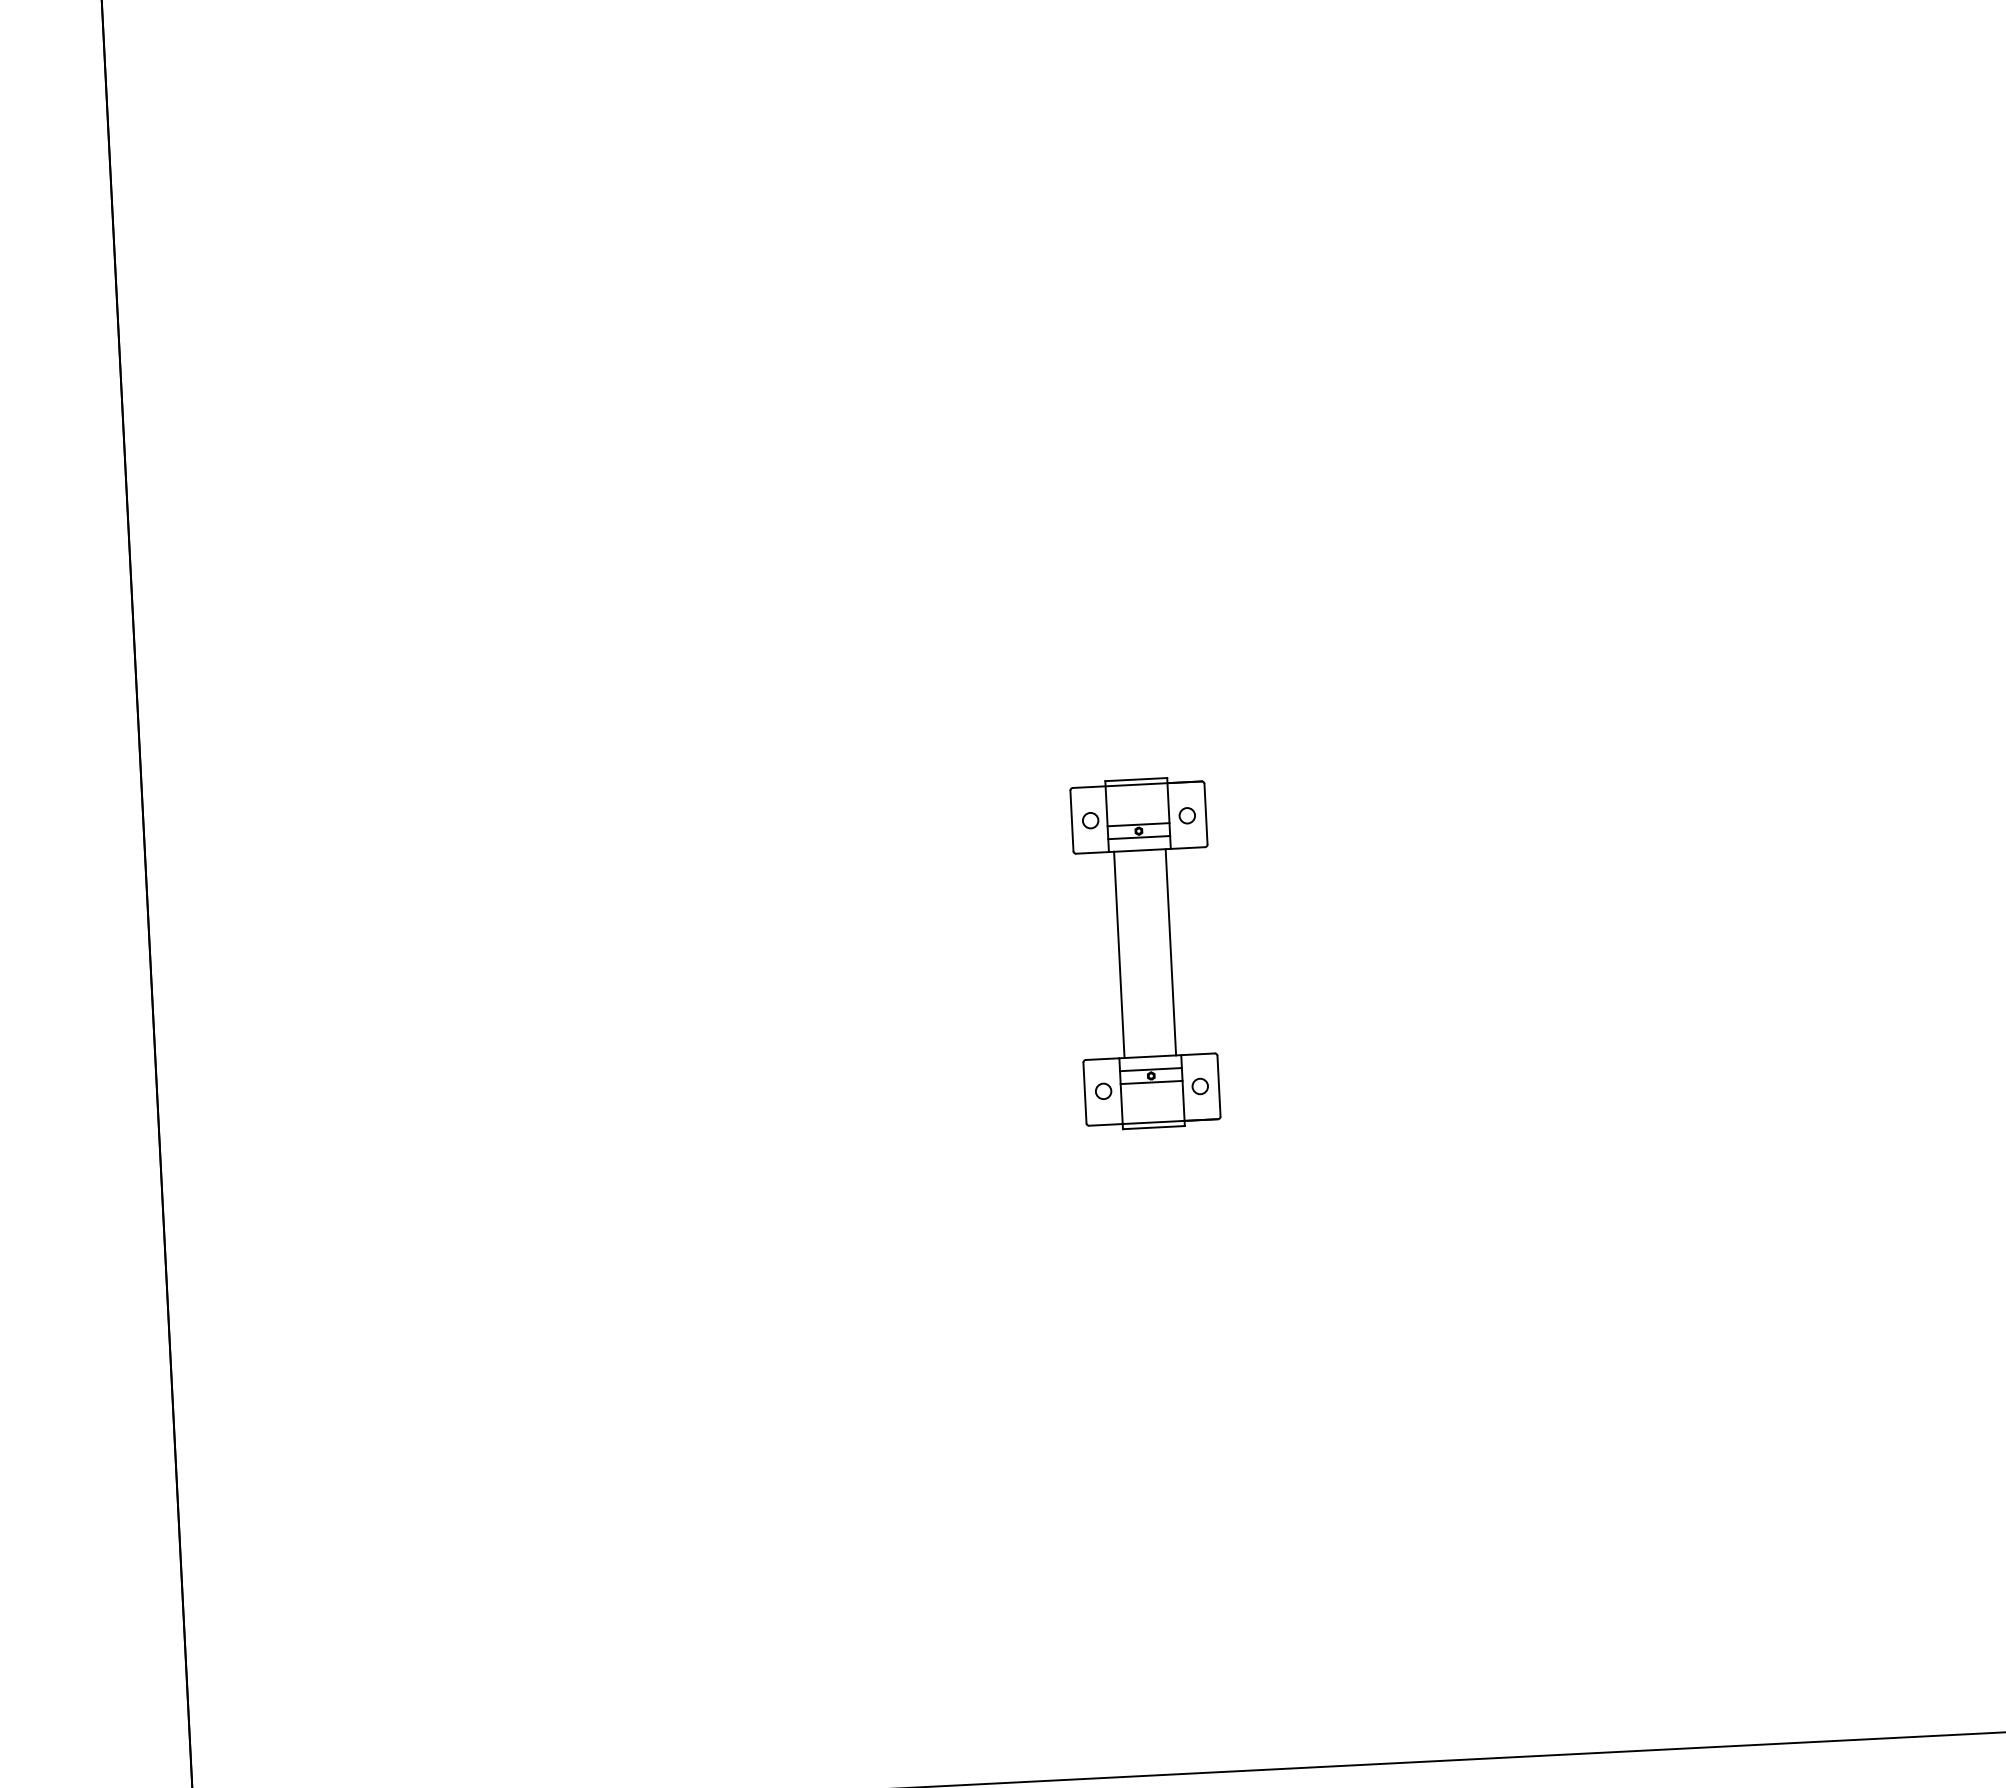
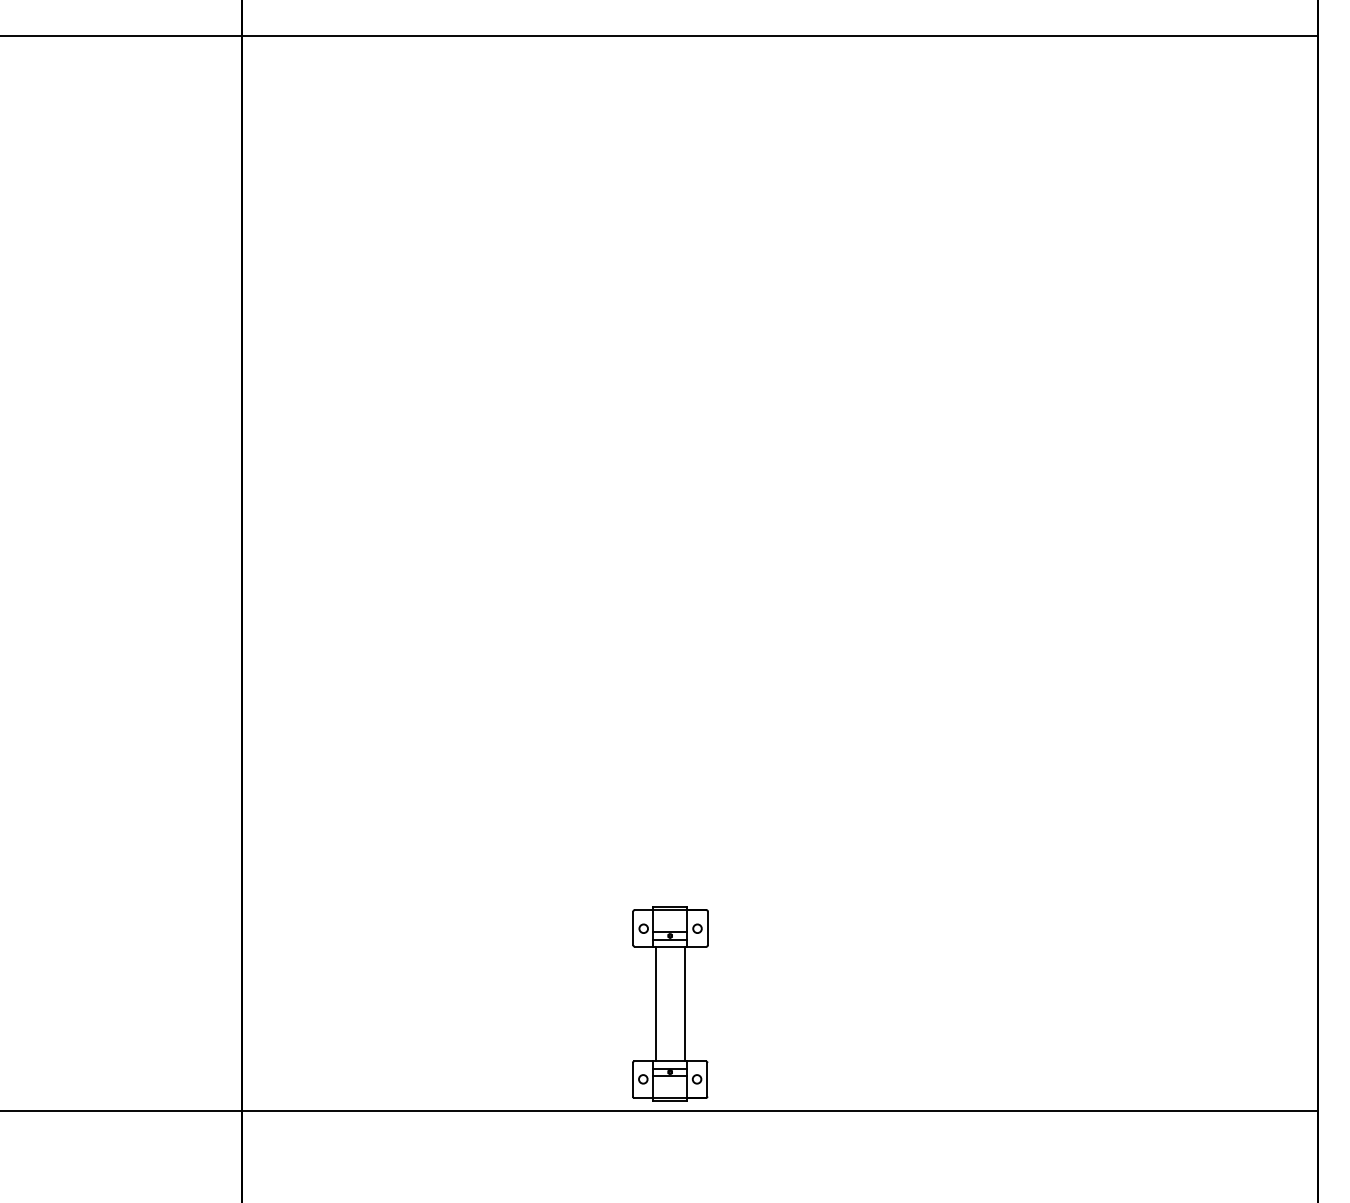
part: (1145, 952) -> (670, 1003), moved

